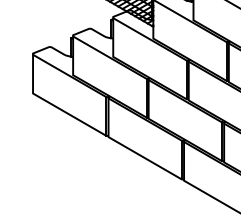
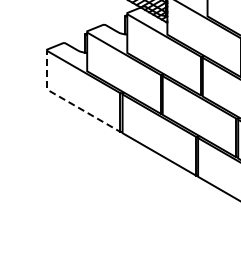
line: (53, 105) -> (67, 101), solid -> dashed

